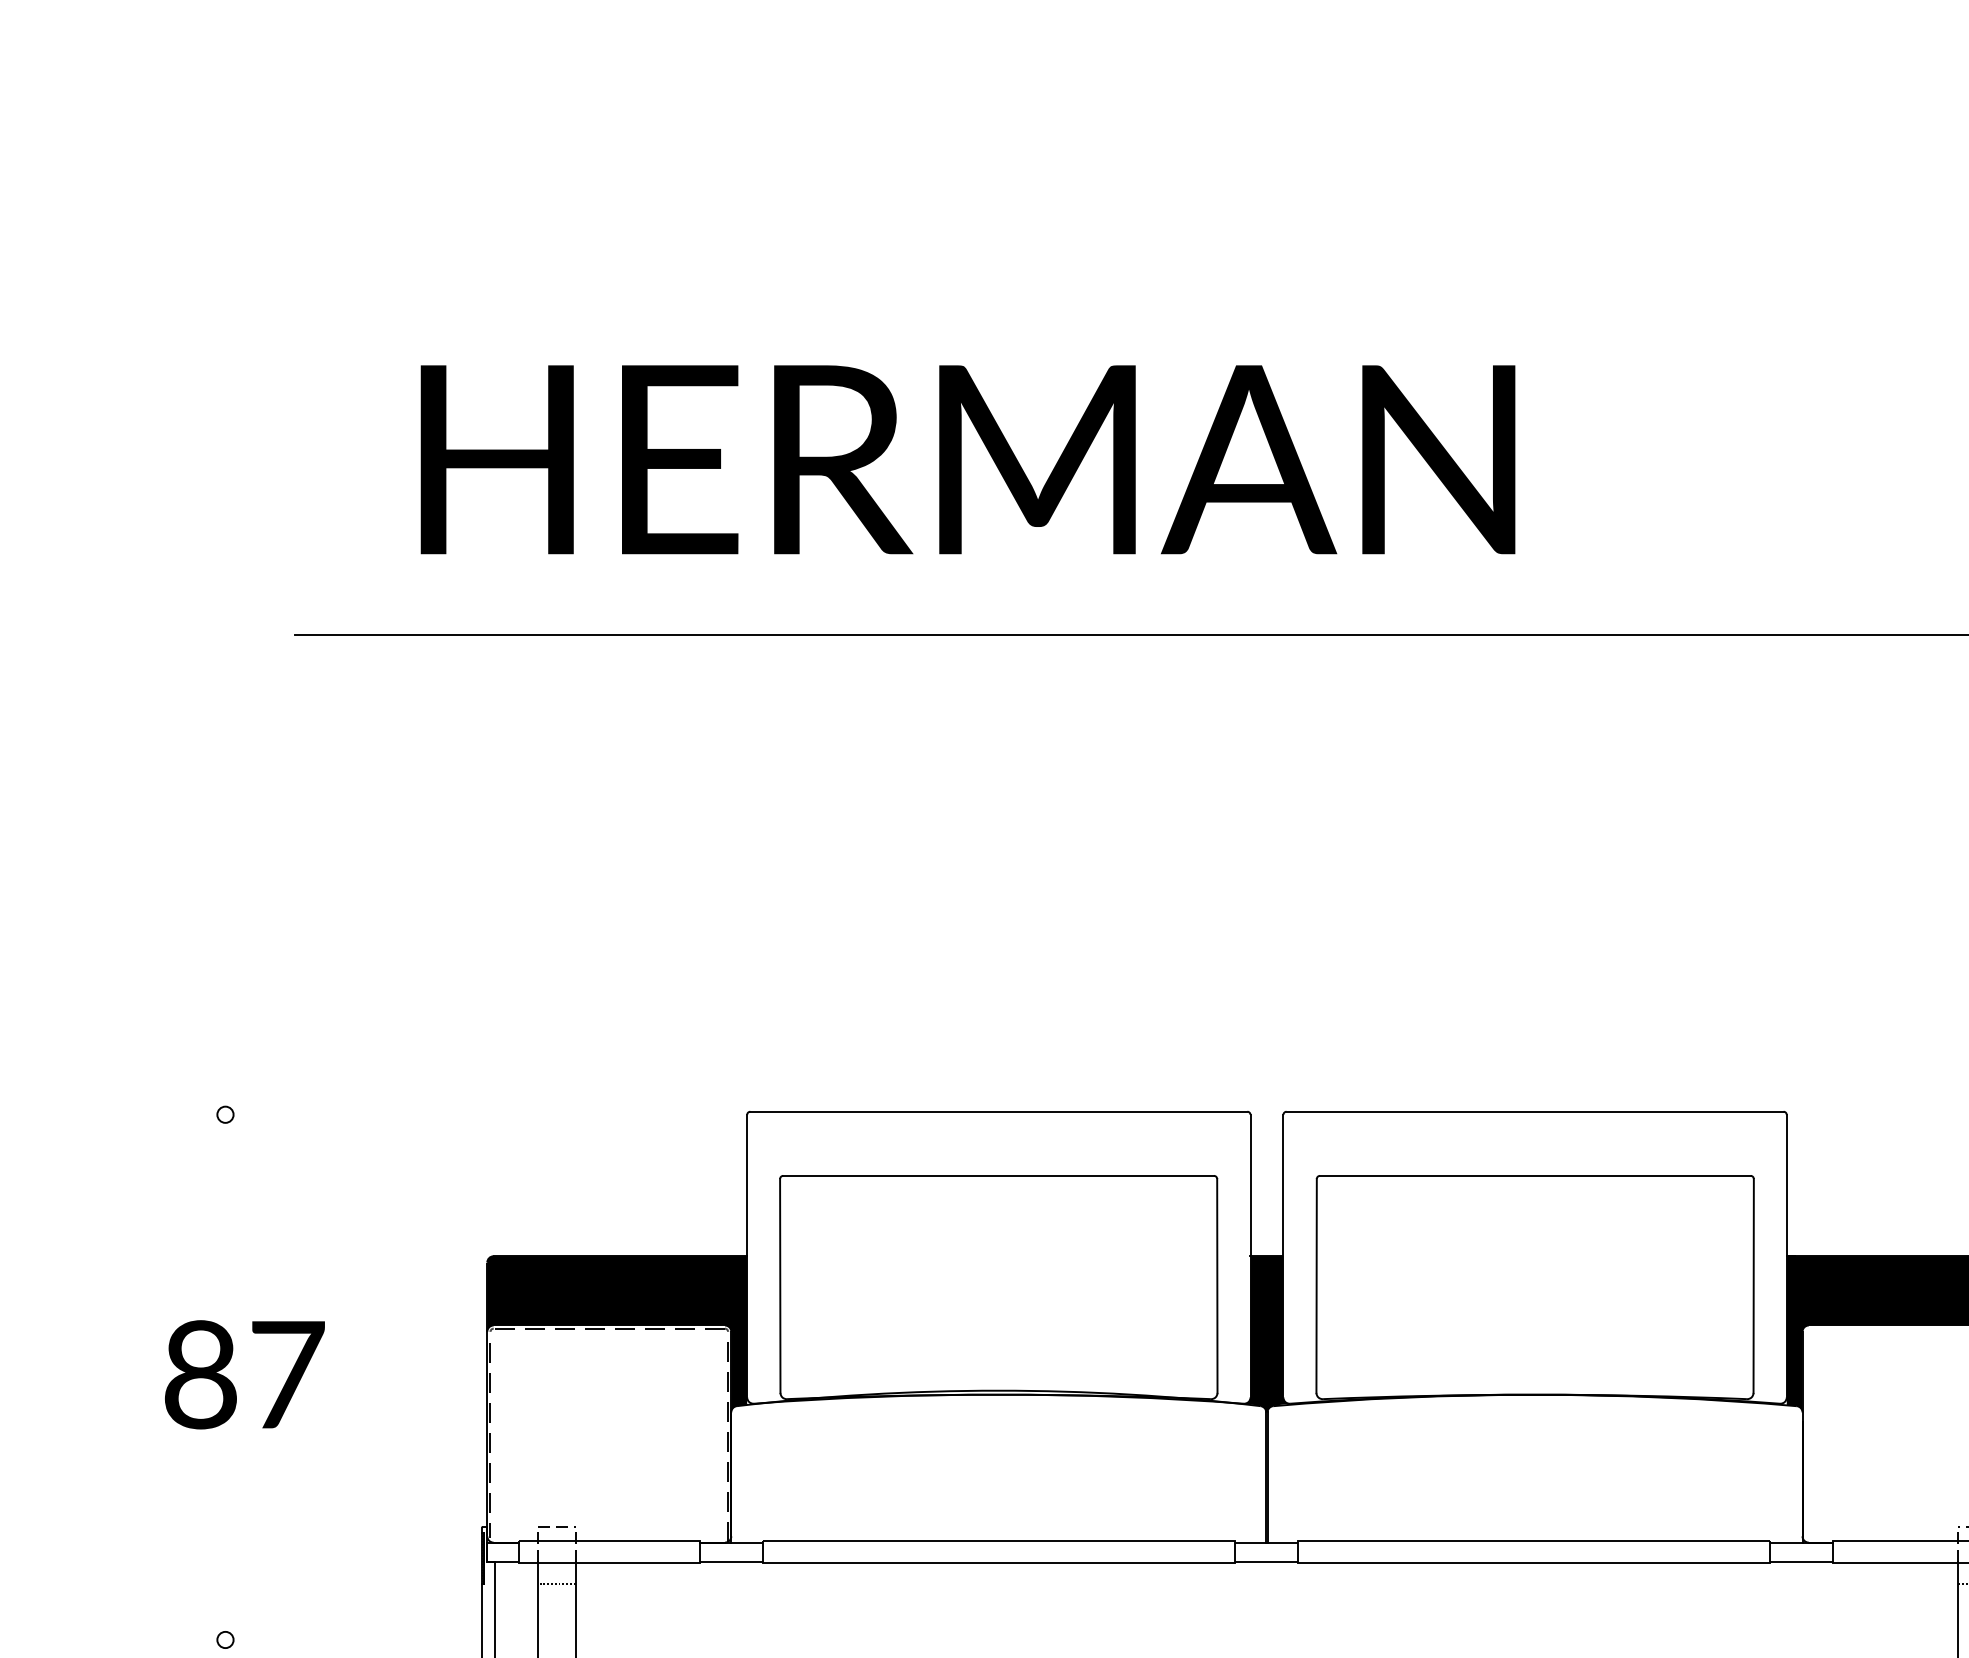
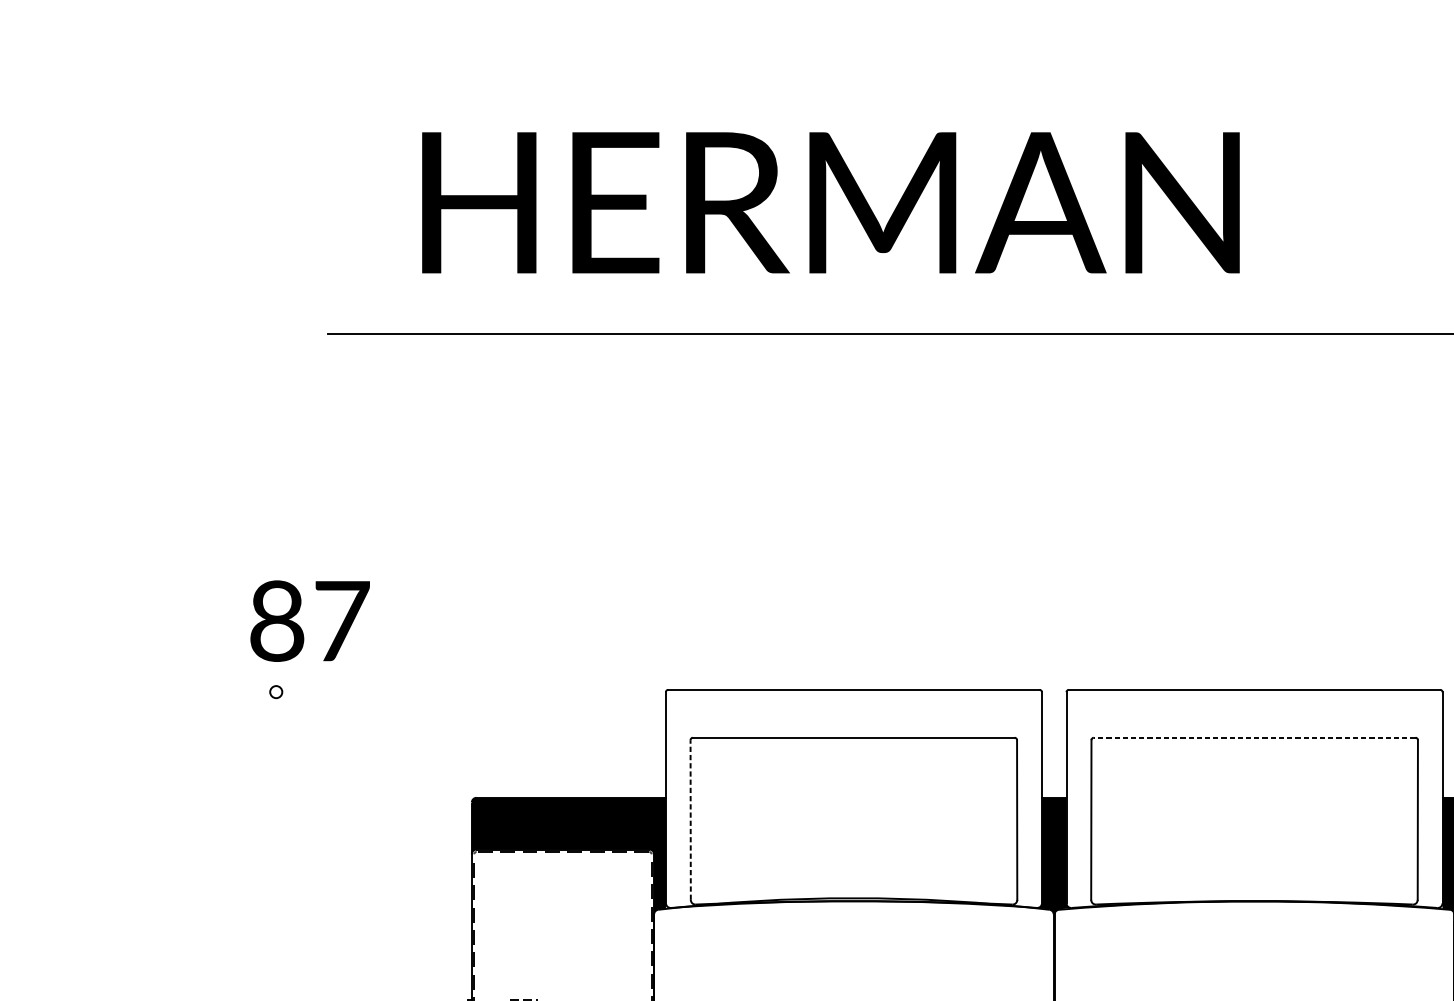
line: (1534, 1175) -> (1254, 737), solid -> dashed
line: (780, 1285) -> (690, 819), solid -> dashed
text: (244, 1374) -> (309, 620), moved

